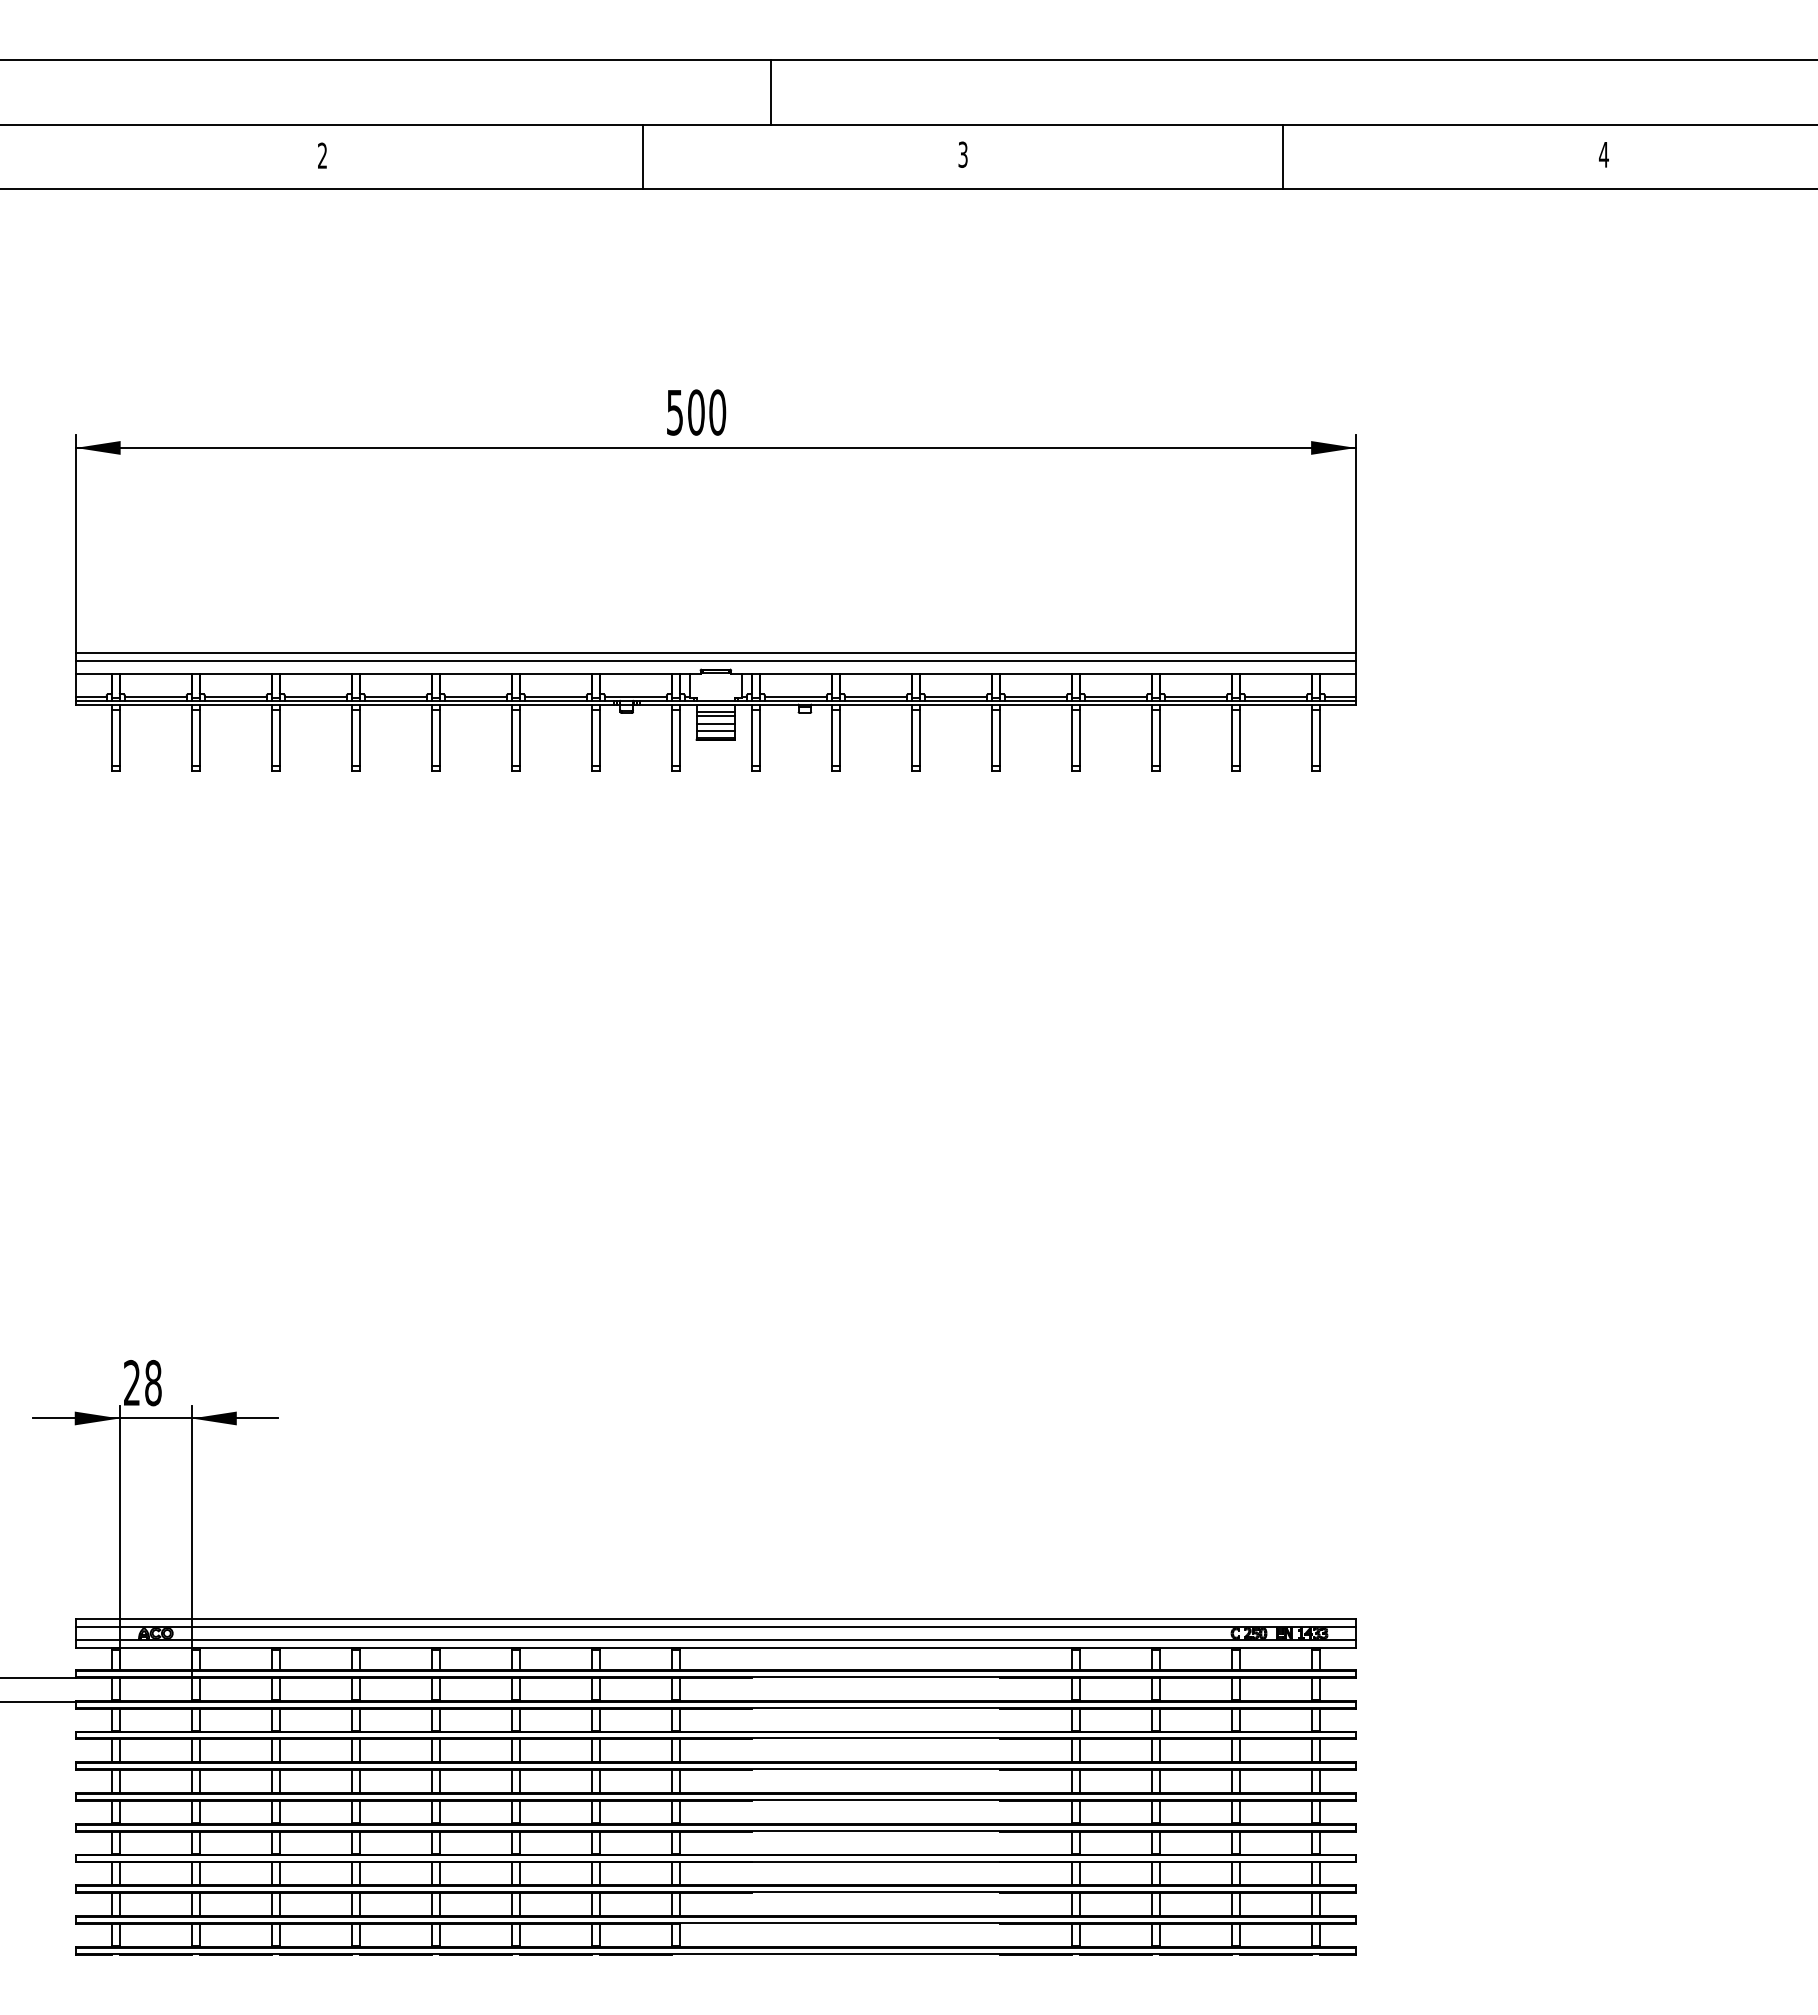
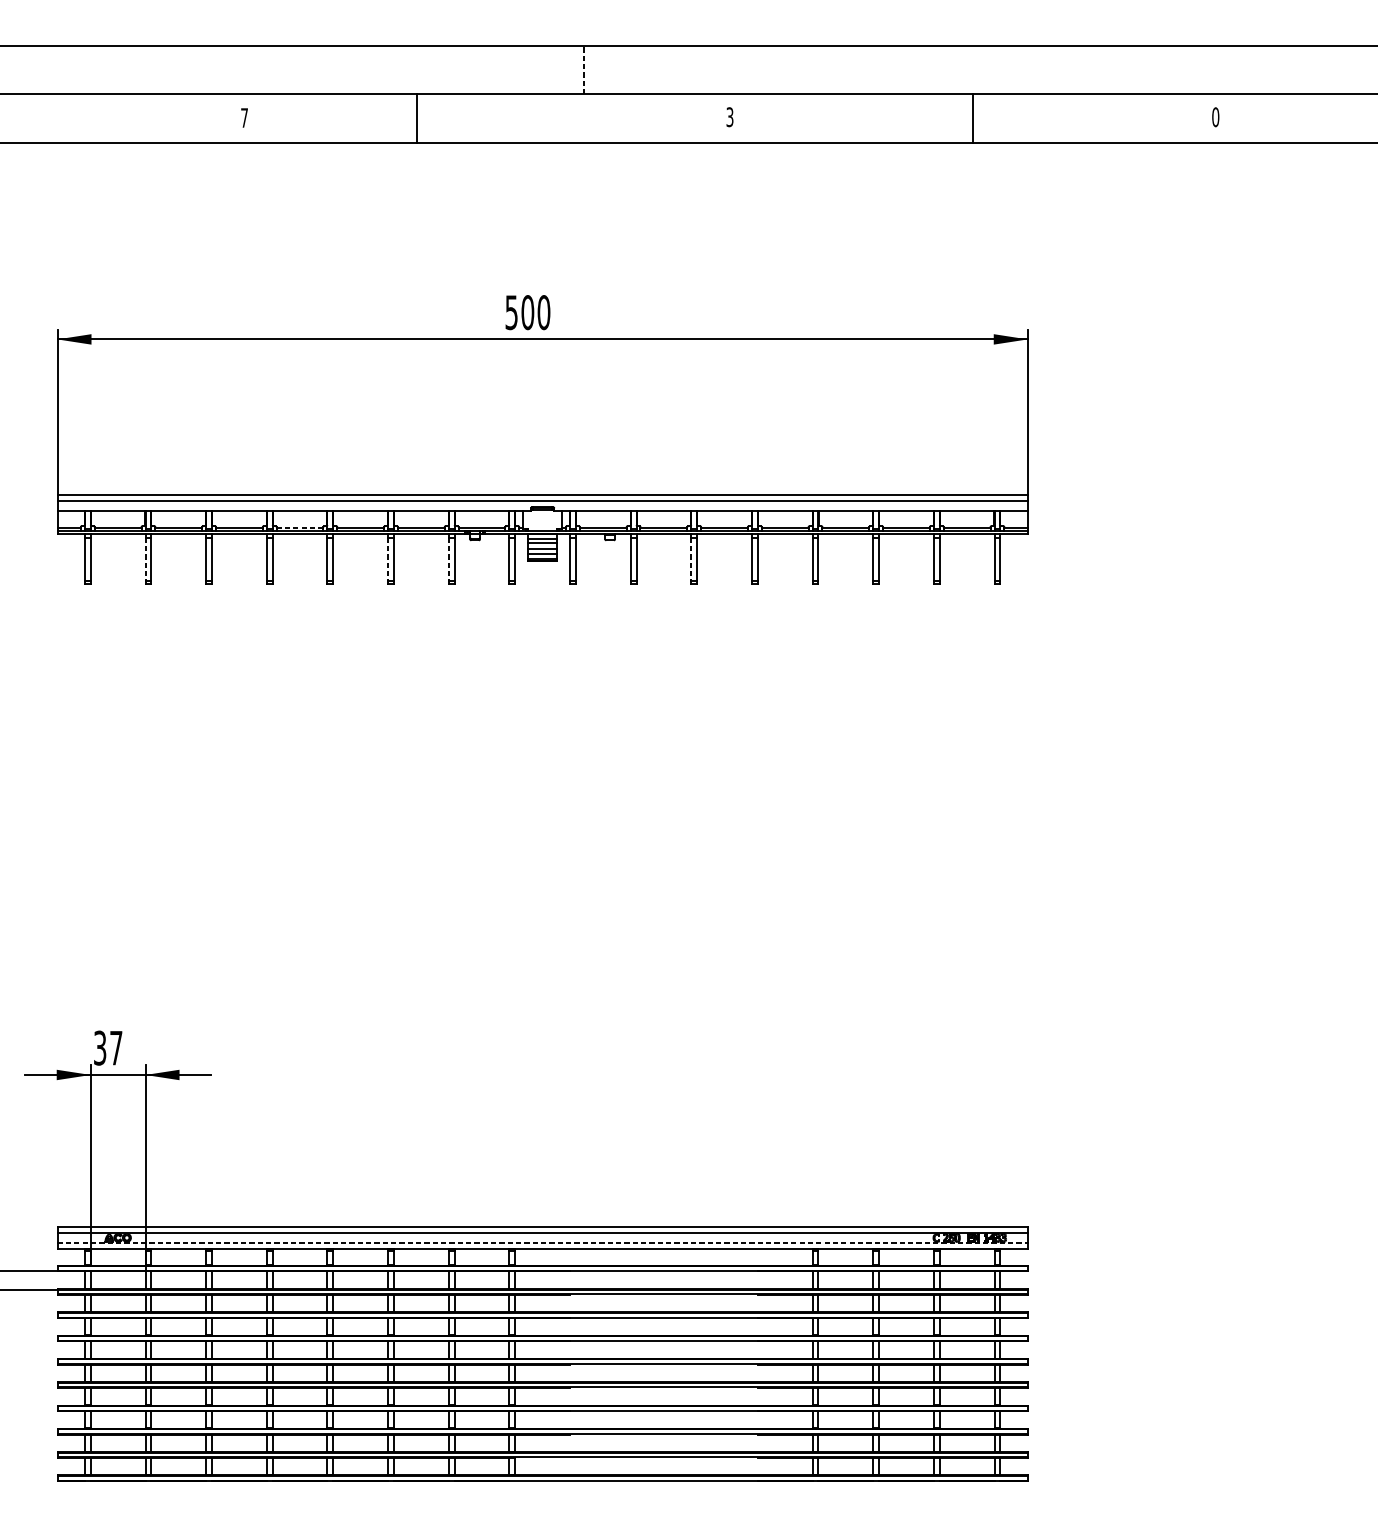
line: (770, 91) -> (584, 69), solid -> dashed
text: (1603, 154) -> (1215, 117), 4 -> 0
text: (322, 155) -> (244, 117), 2 -> 7
line: (642, 156) -> (416, 118), moved
line: (395, 696) -> (299, 527), solid -> dashed
line: (191, 738) -> (145, 559), solid -> dashed
line: (512, 738) -> (388, 559), solid -> dashed
line: (592, 738) -> (449, 559), solid -> dashed
line: (912, 738) -> (691, 559), solid -> dashed
text: (142, 1382) -> (108, 1047), 28 -> 37
line: (716, 1639) -> (543, 1242), solid -> dashed

